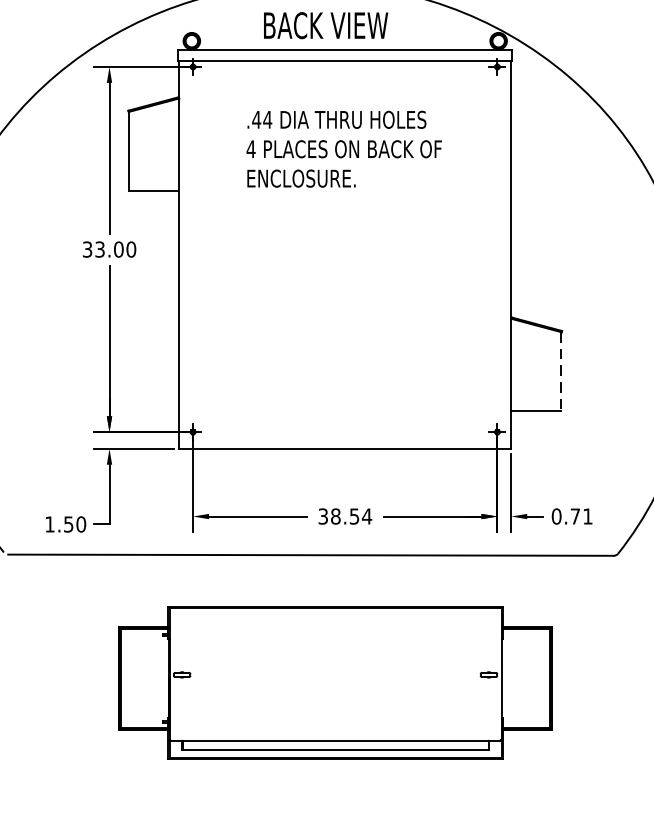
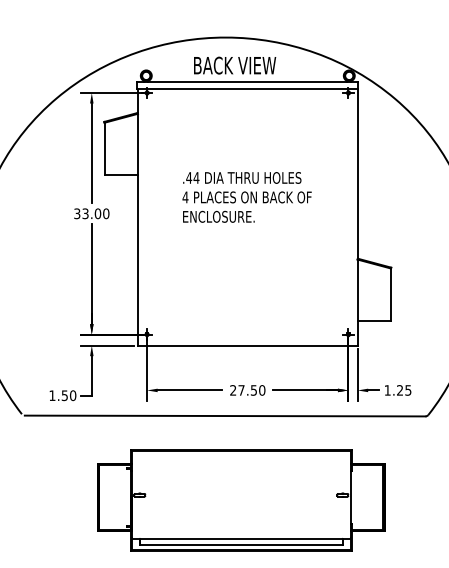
text: (343, 149) -> (246, 197), moved
line: (560, 373) -> (390, 295), dashed -> solid
text: (344, 516) -> (247, 390), 38.54 -> 27.50
text: (571, 516) -> (397, 390), 0.71 -> 1.25

